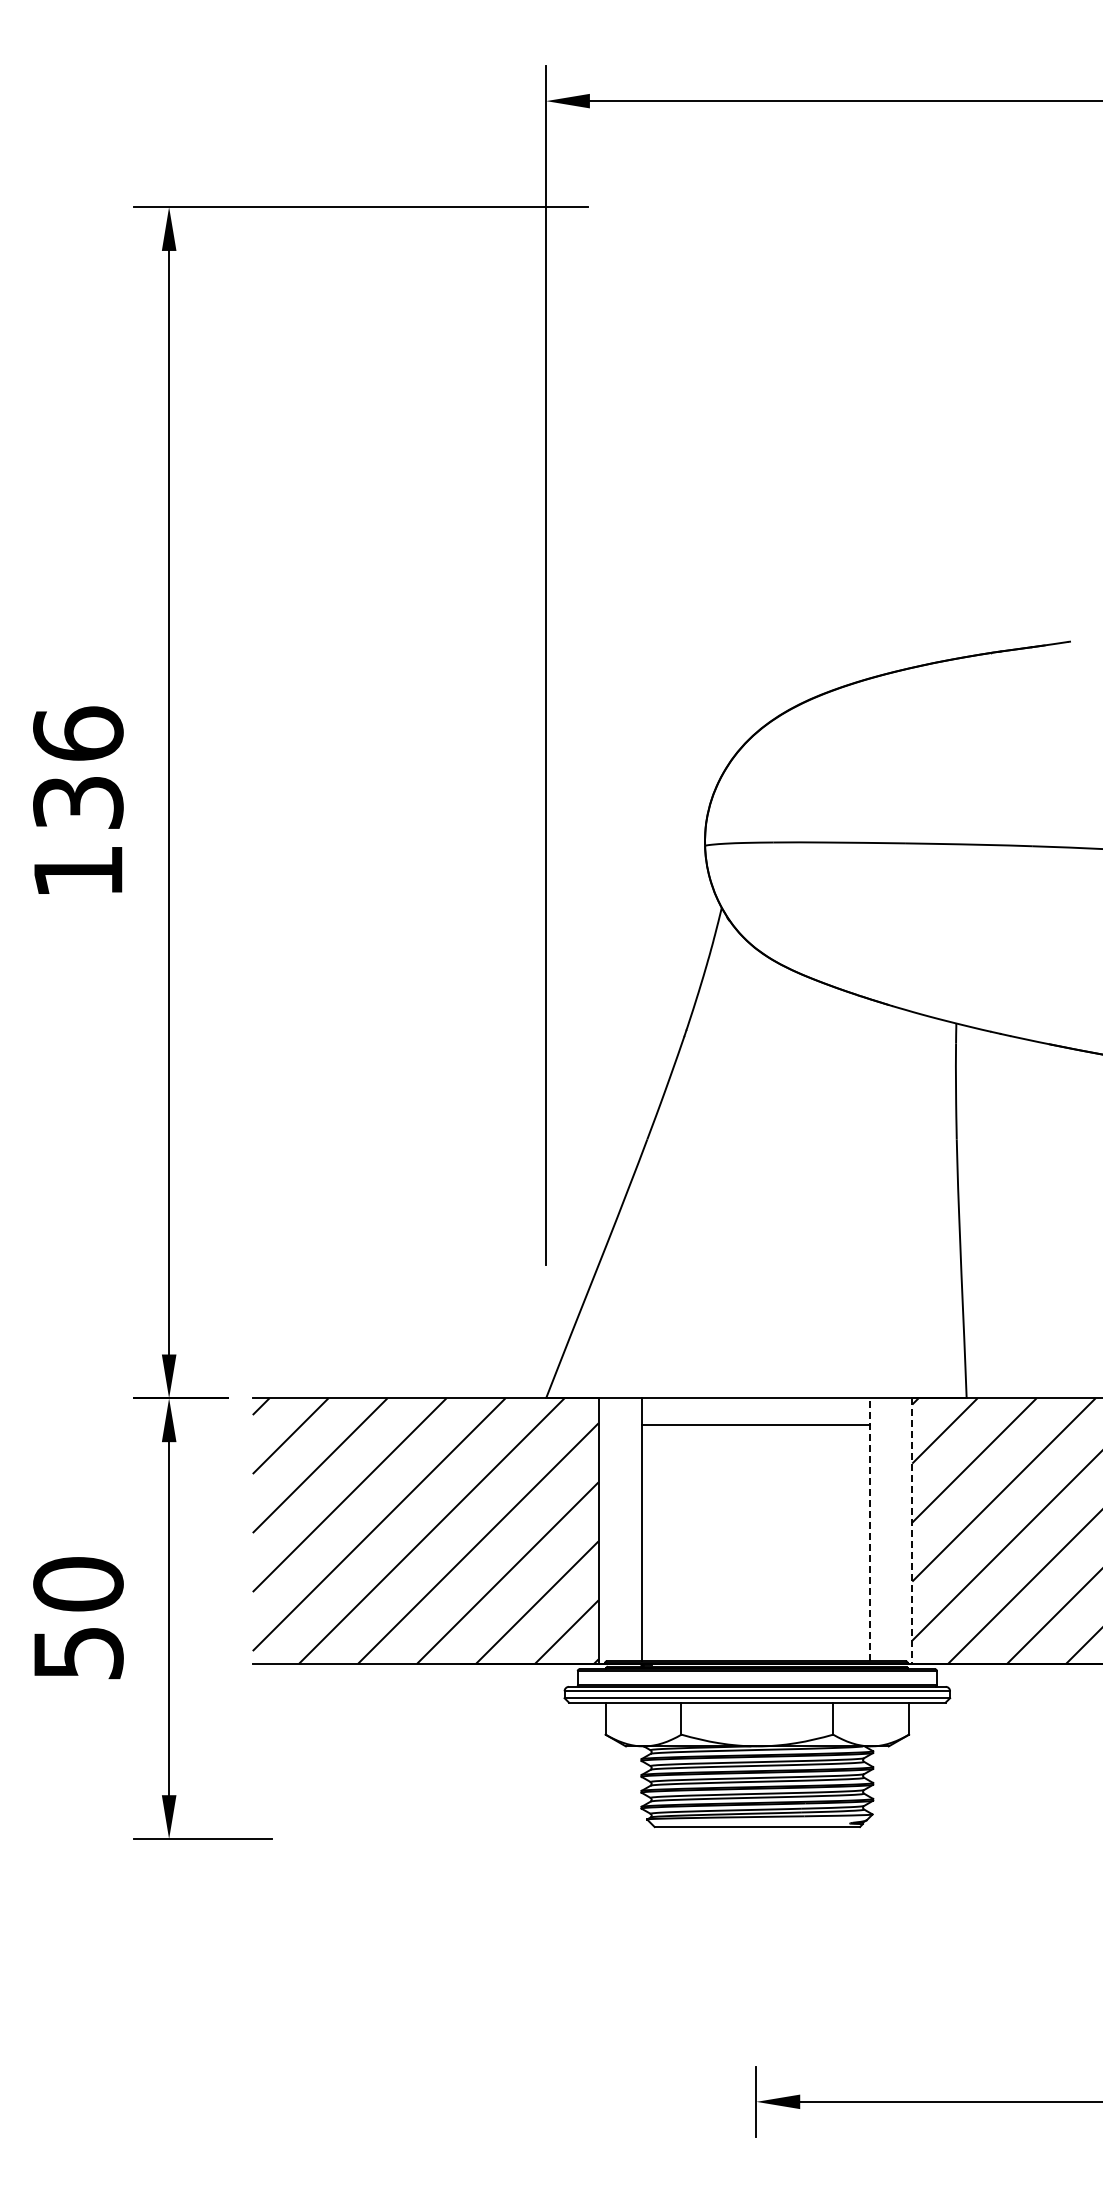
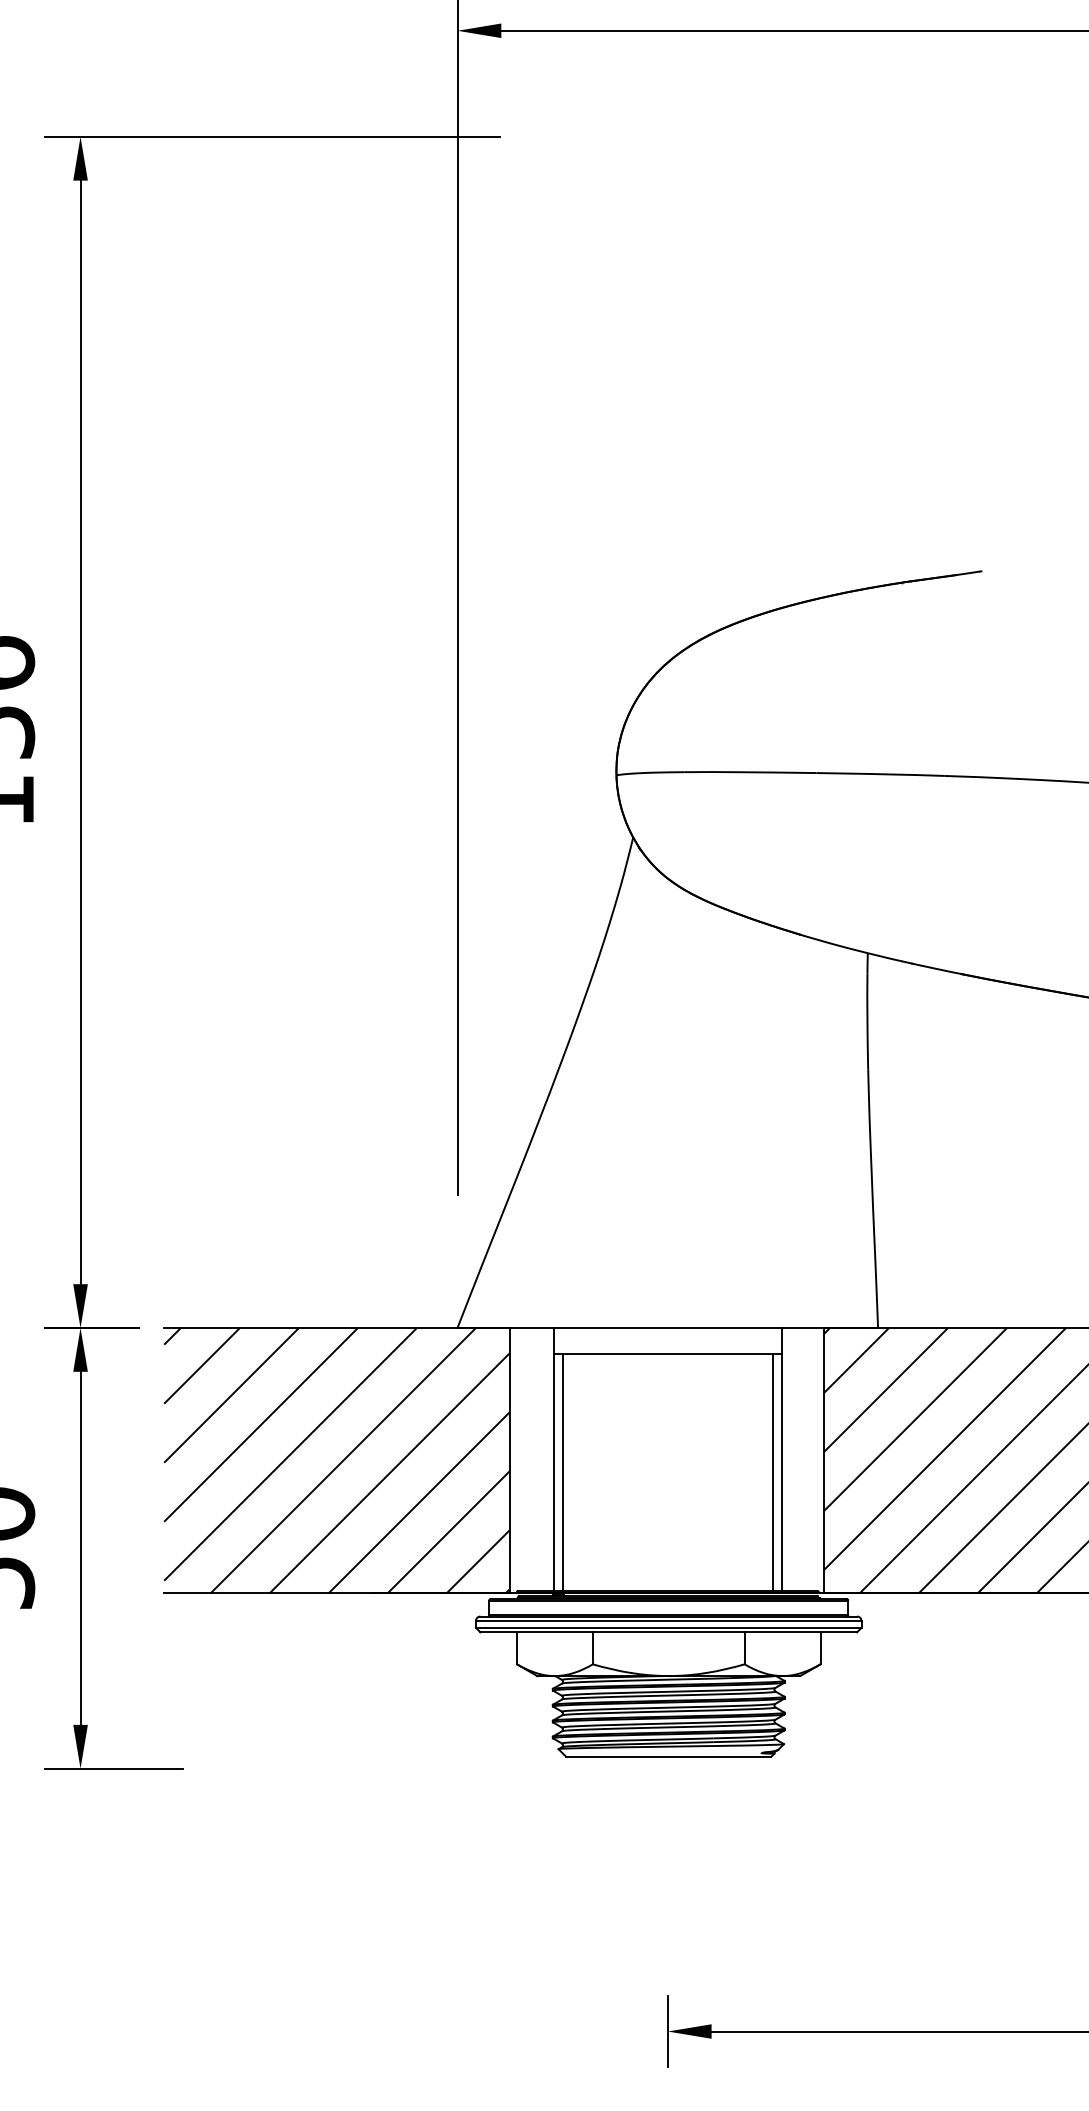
line: (870, 1529) -> (781, 1459), dashed -> solid
line: (912, 1531) -> (823, 1461), dashed -> solid
line: (651, 1542) -> (562, 1472), added
line: (861, 1542) -> (772, 1472), added

